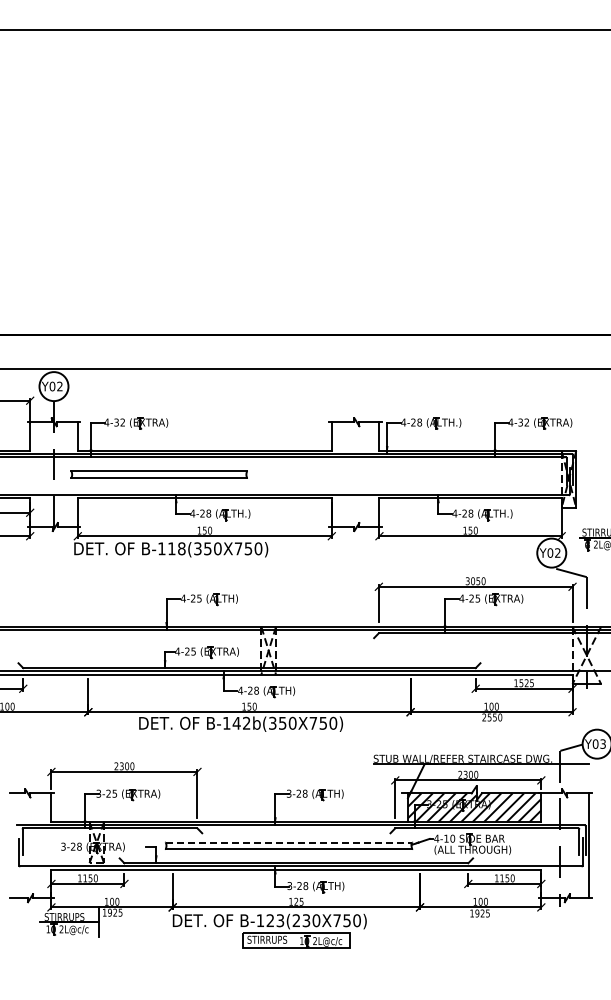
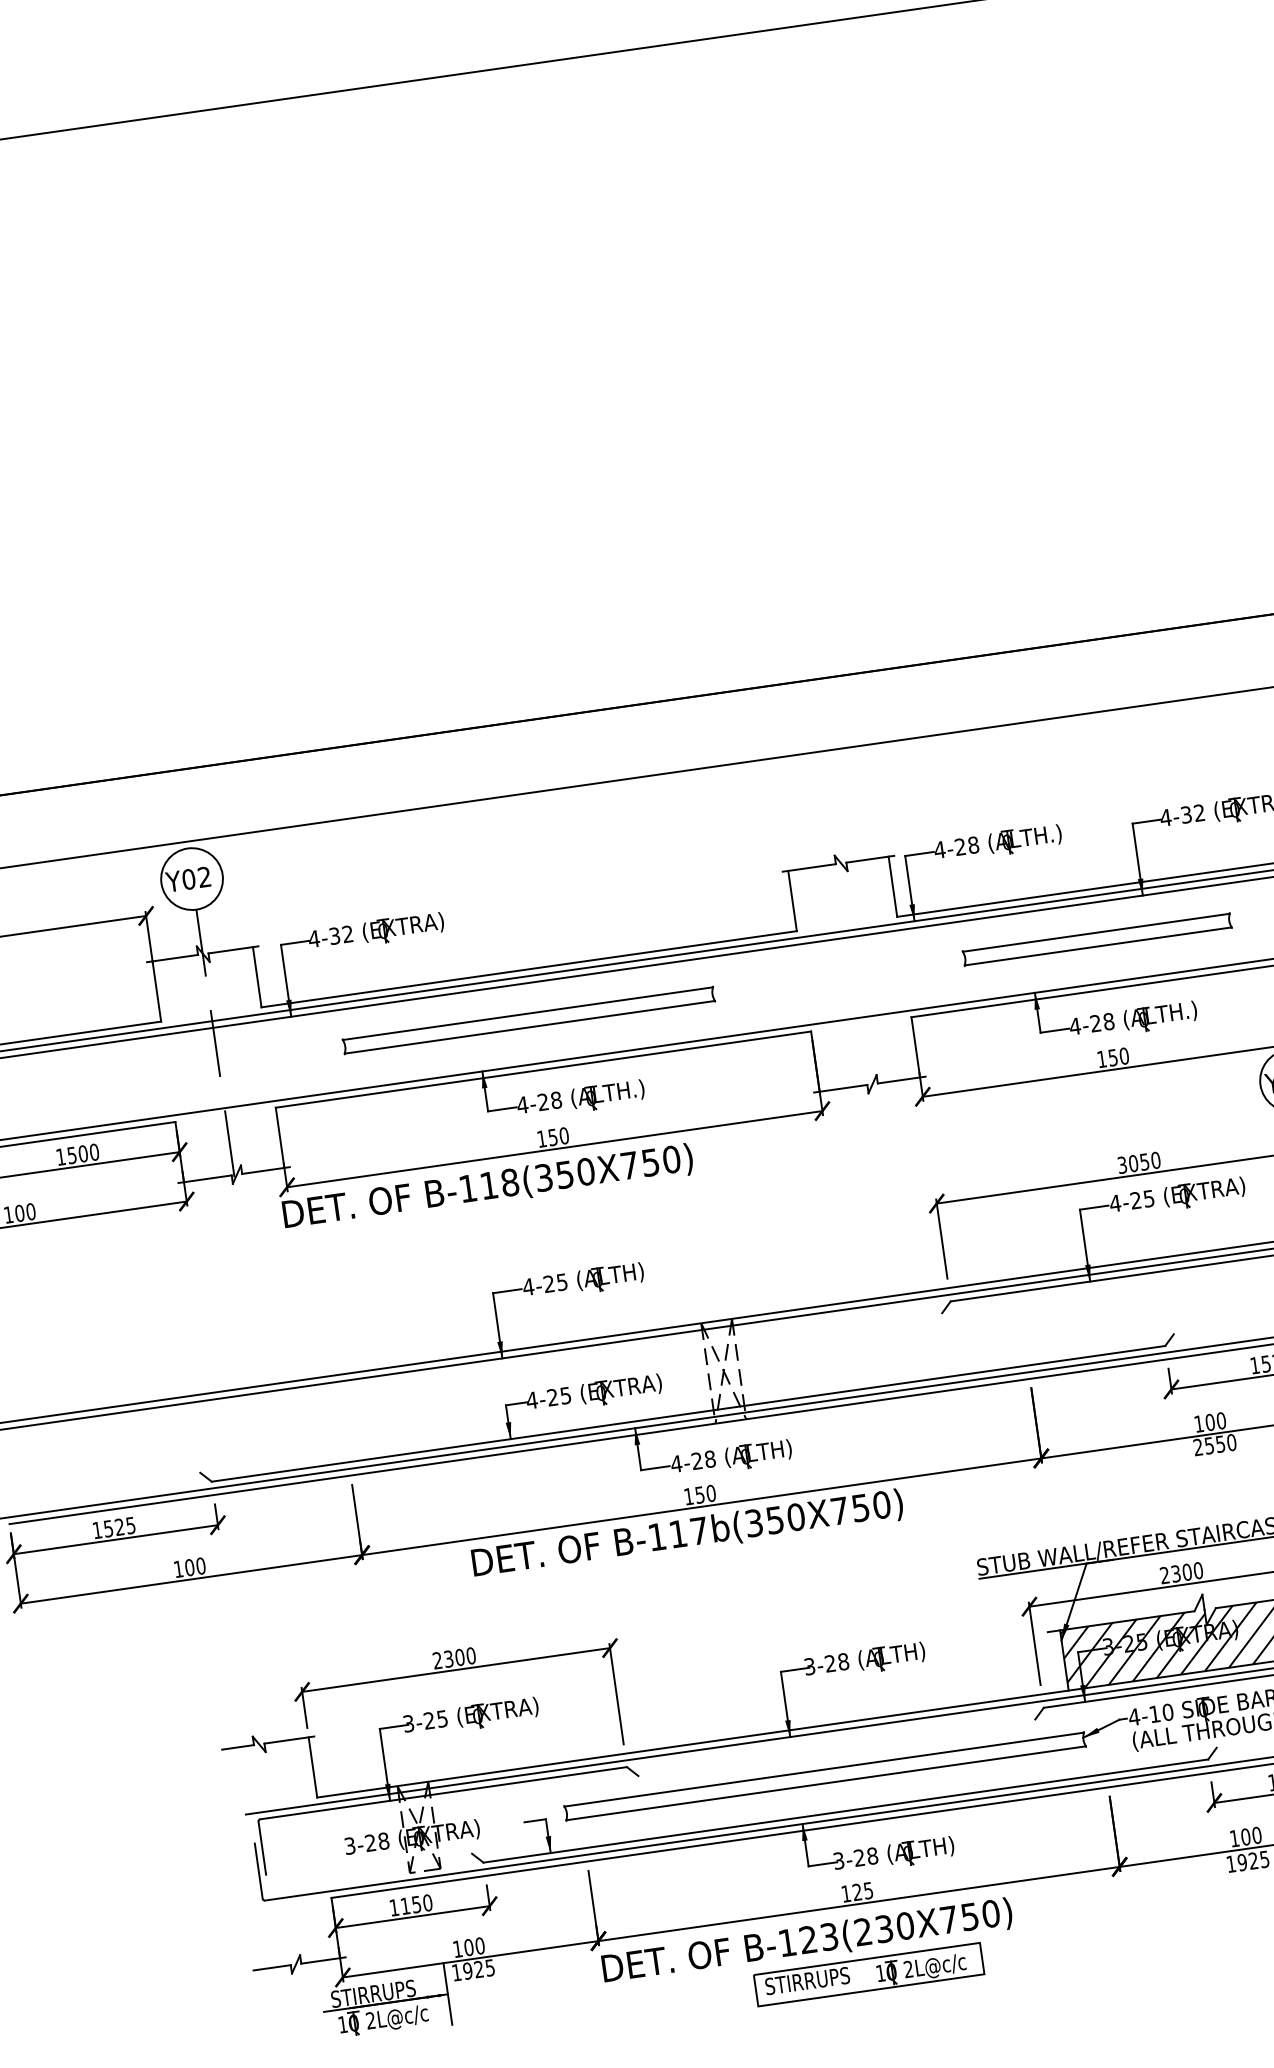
part: (158, 474) -> (527, 1020), moved
part: (470, 474) -> (1096, 939), added
text: (241, 722) -> (687, 1530), B-142b(350X750) -> B-117b(350X750)
line: (289, 842) -> (825, 1769), dashed -> solid

